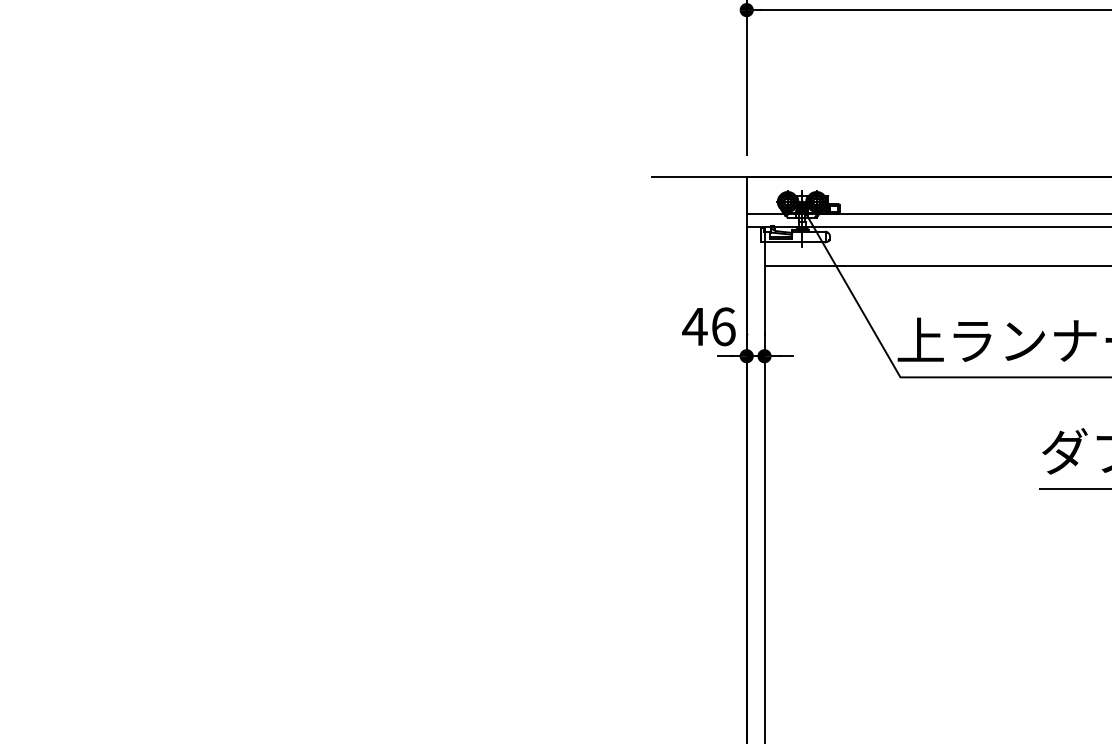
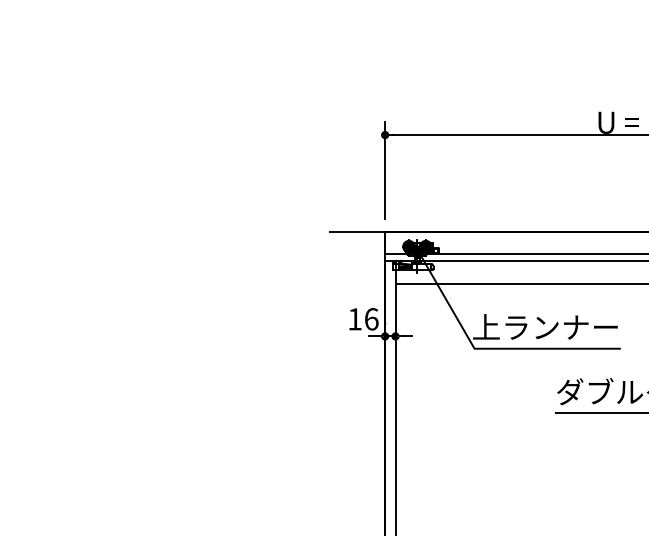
text: (694, 327) -> (354, 319), 46 -> 16

